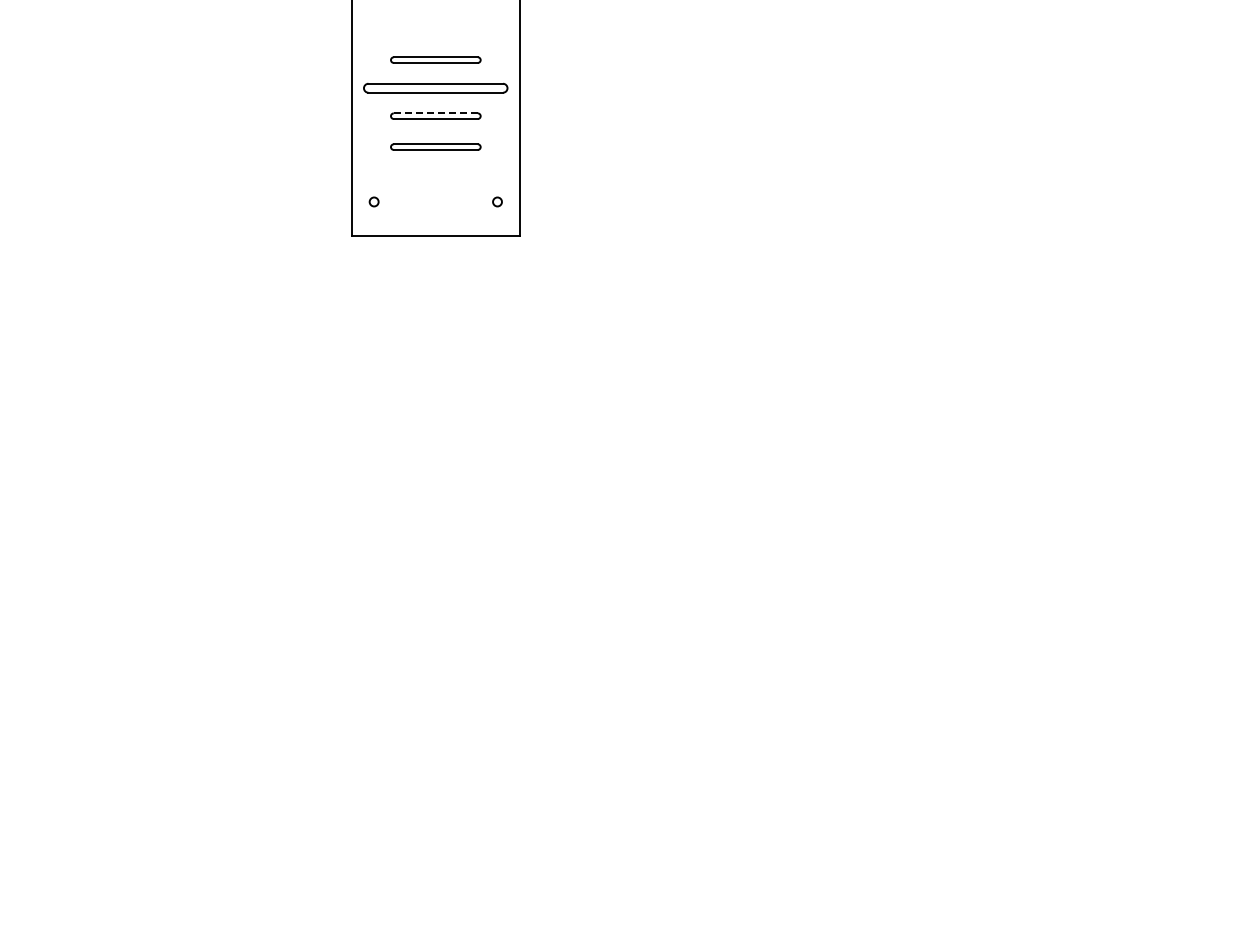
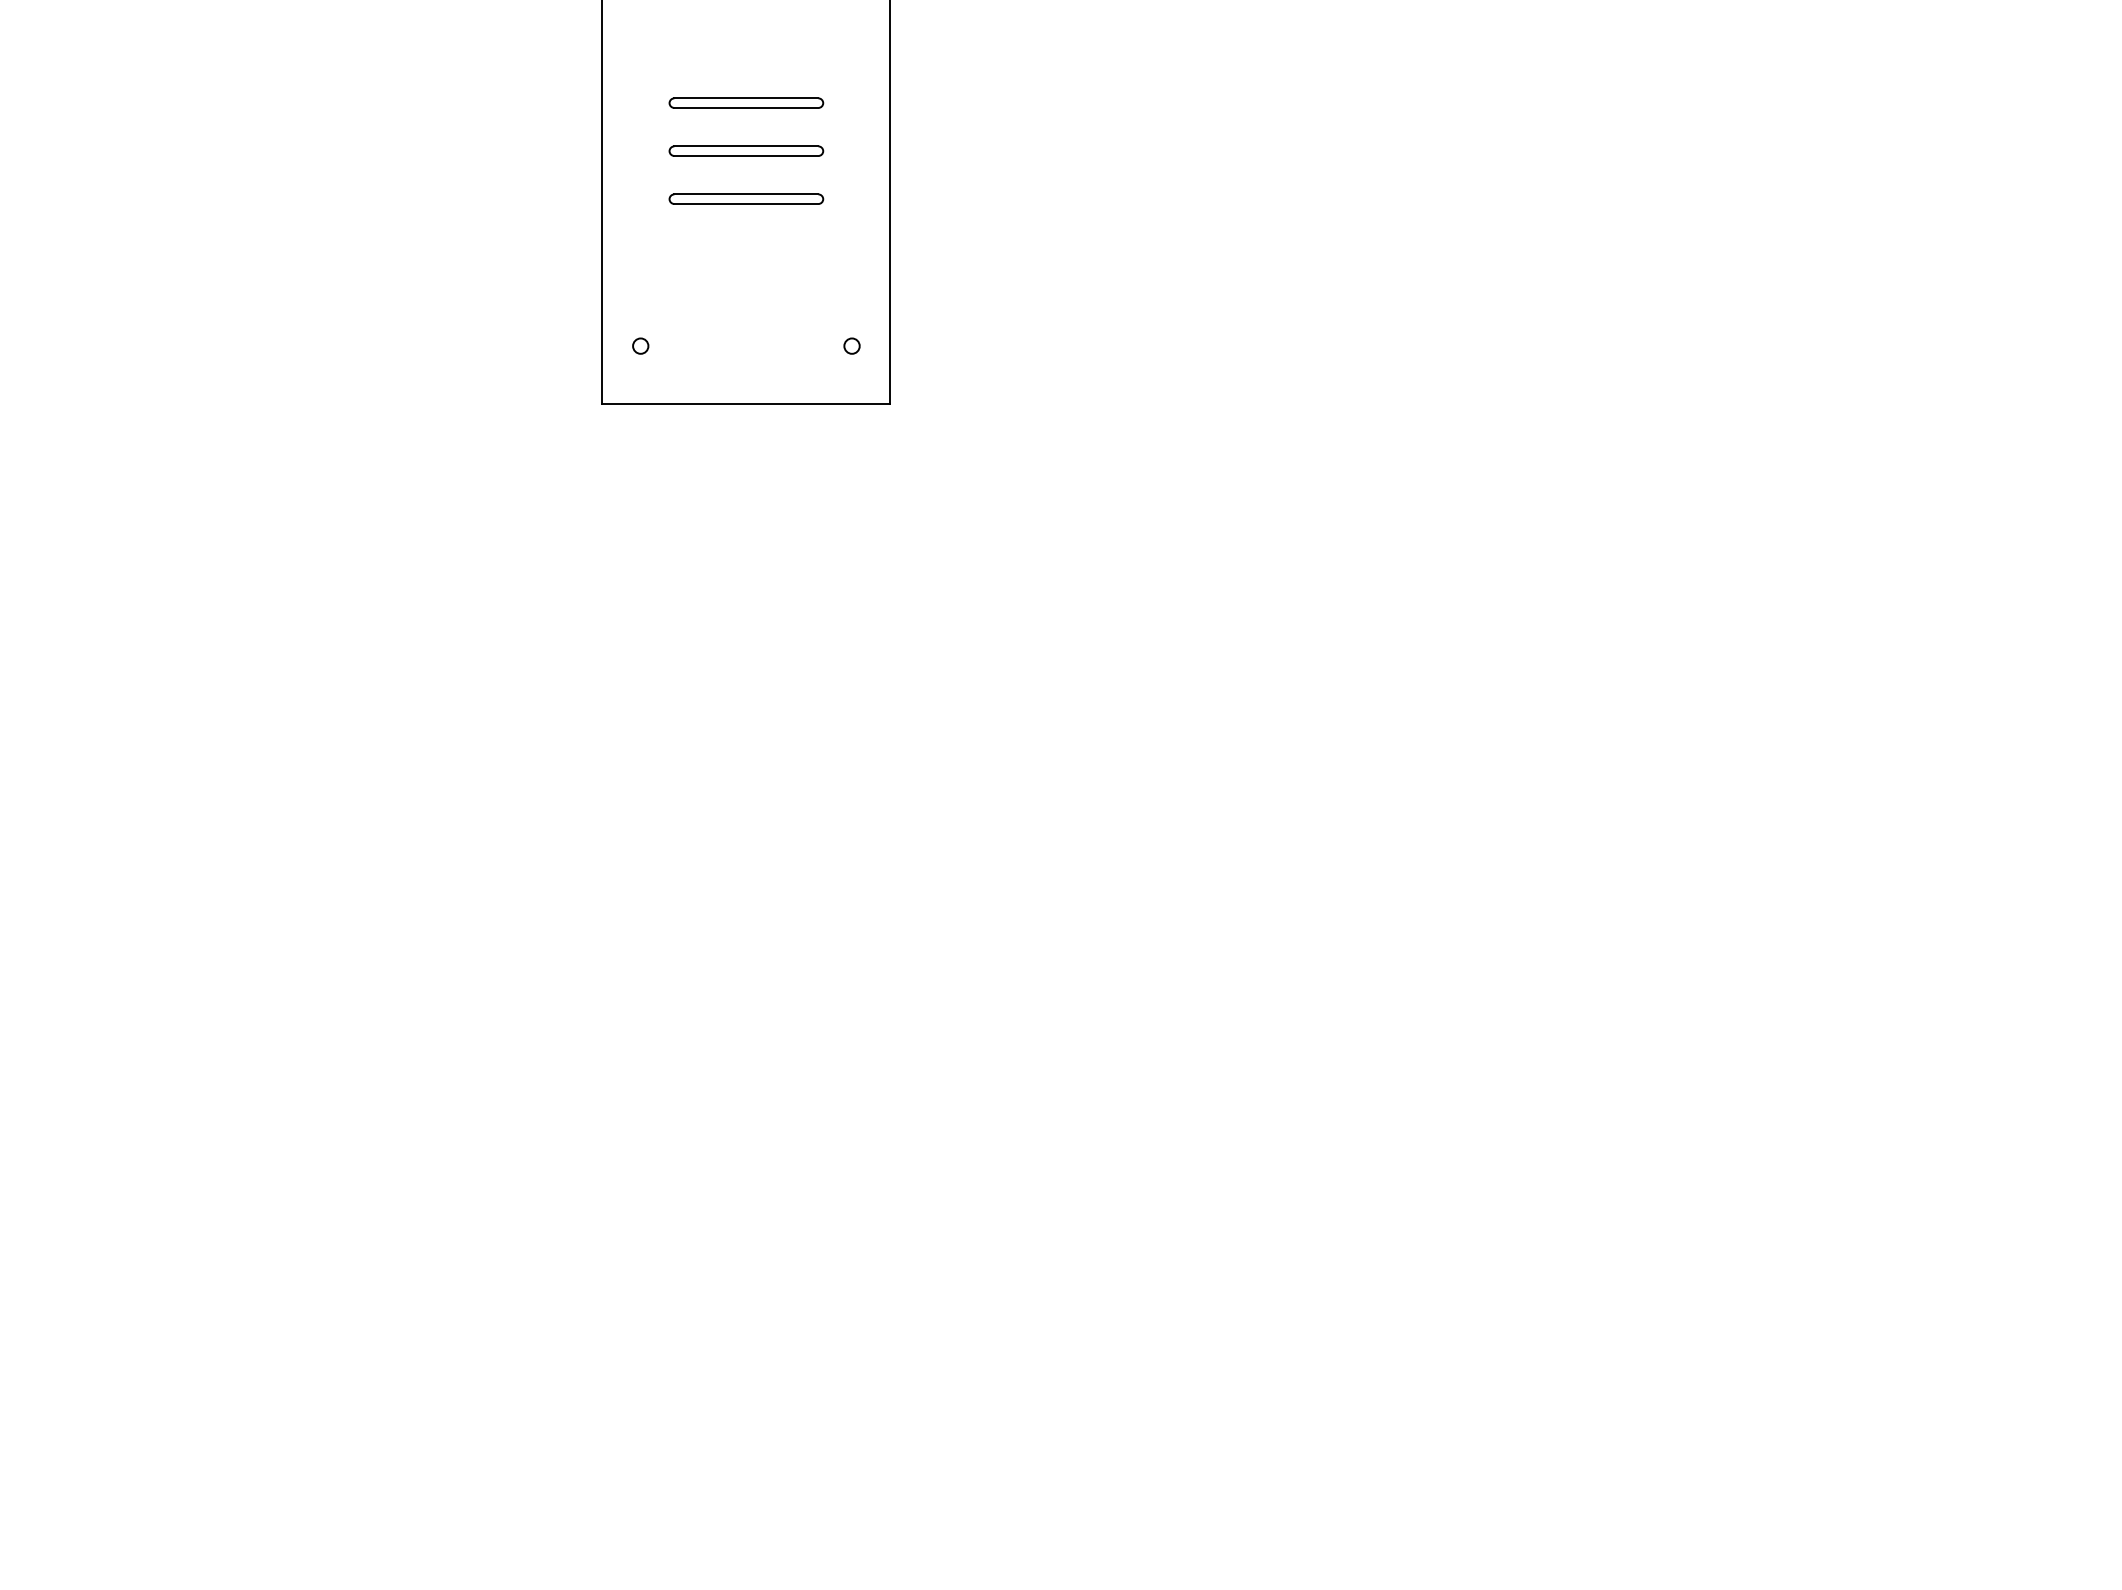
part: (435, 87) -> (745, 150), size x0.62
line: (436, 113) -> (747, 194), dashed -> solid
part: (435, 146) -> (745, 251), removed

